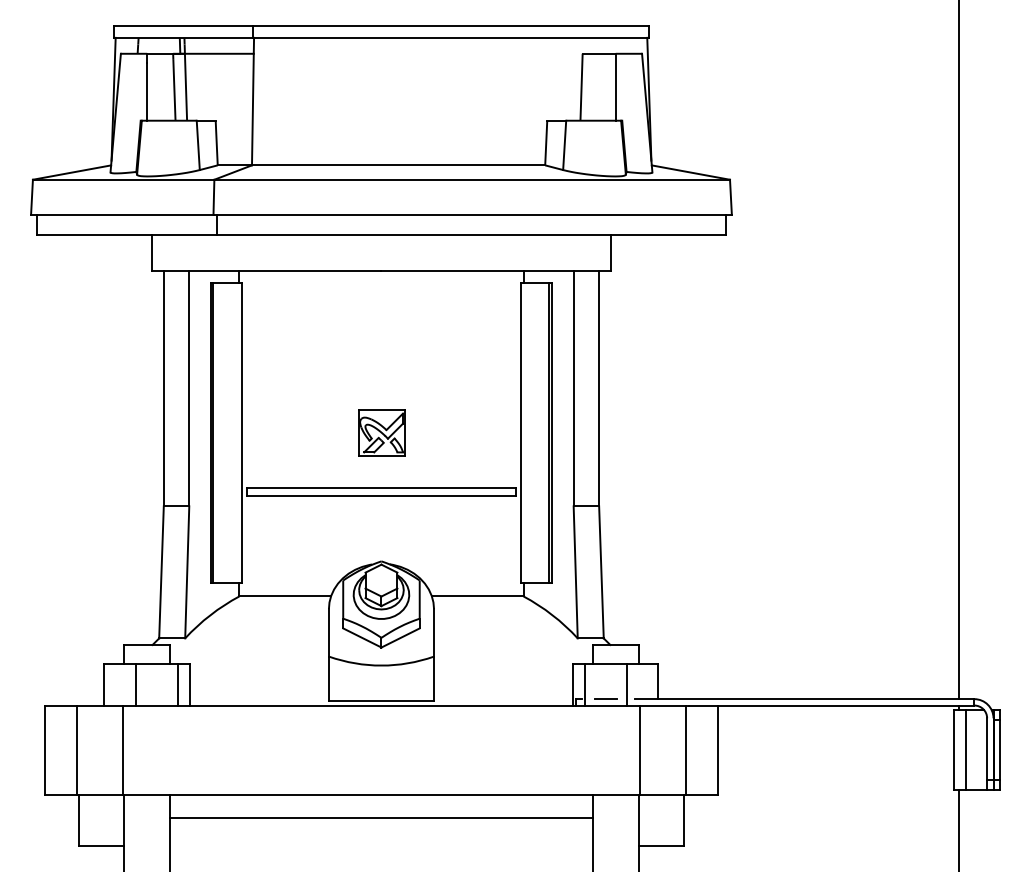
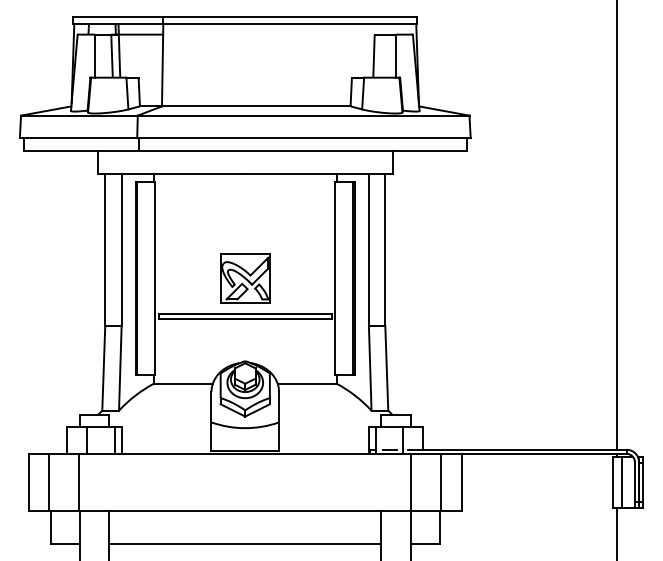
part: (381, 432) -> (245, 278), size x1.67
line: (381, 818) -> (245, 544), moved

